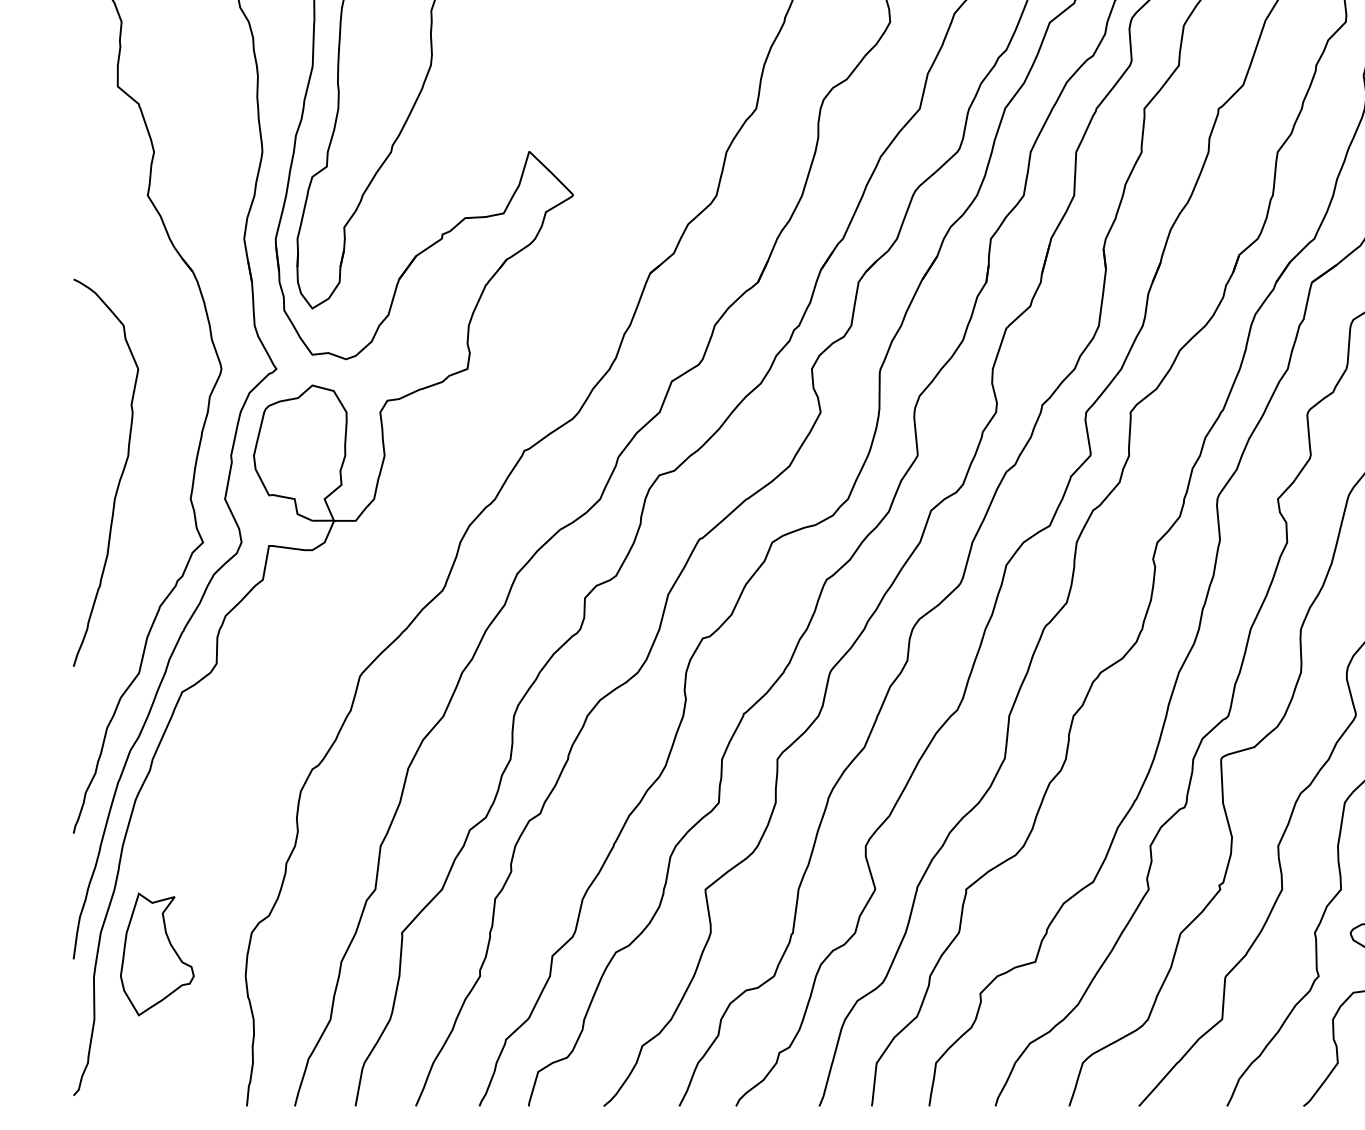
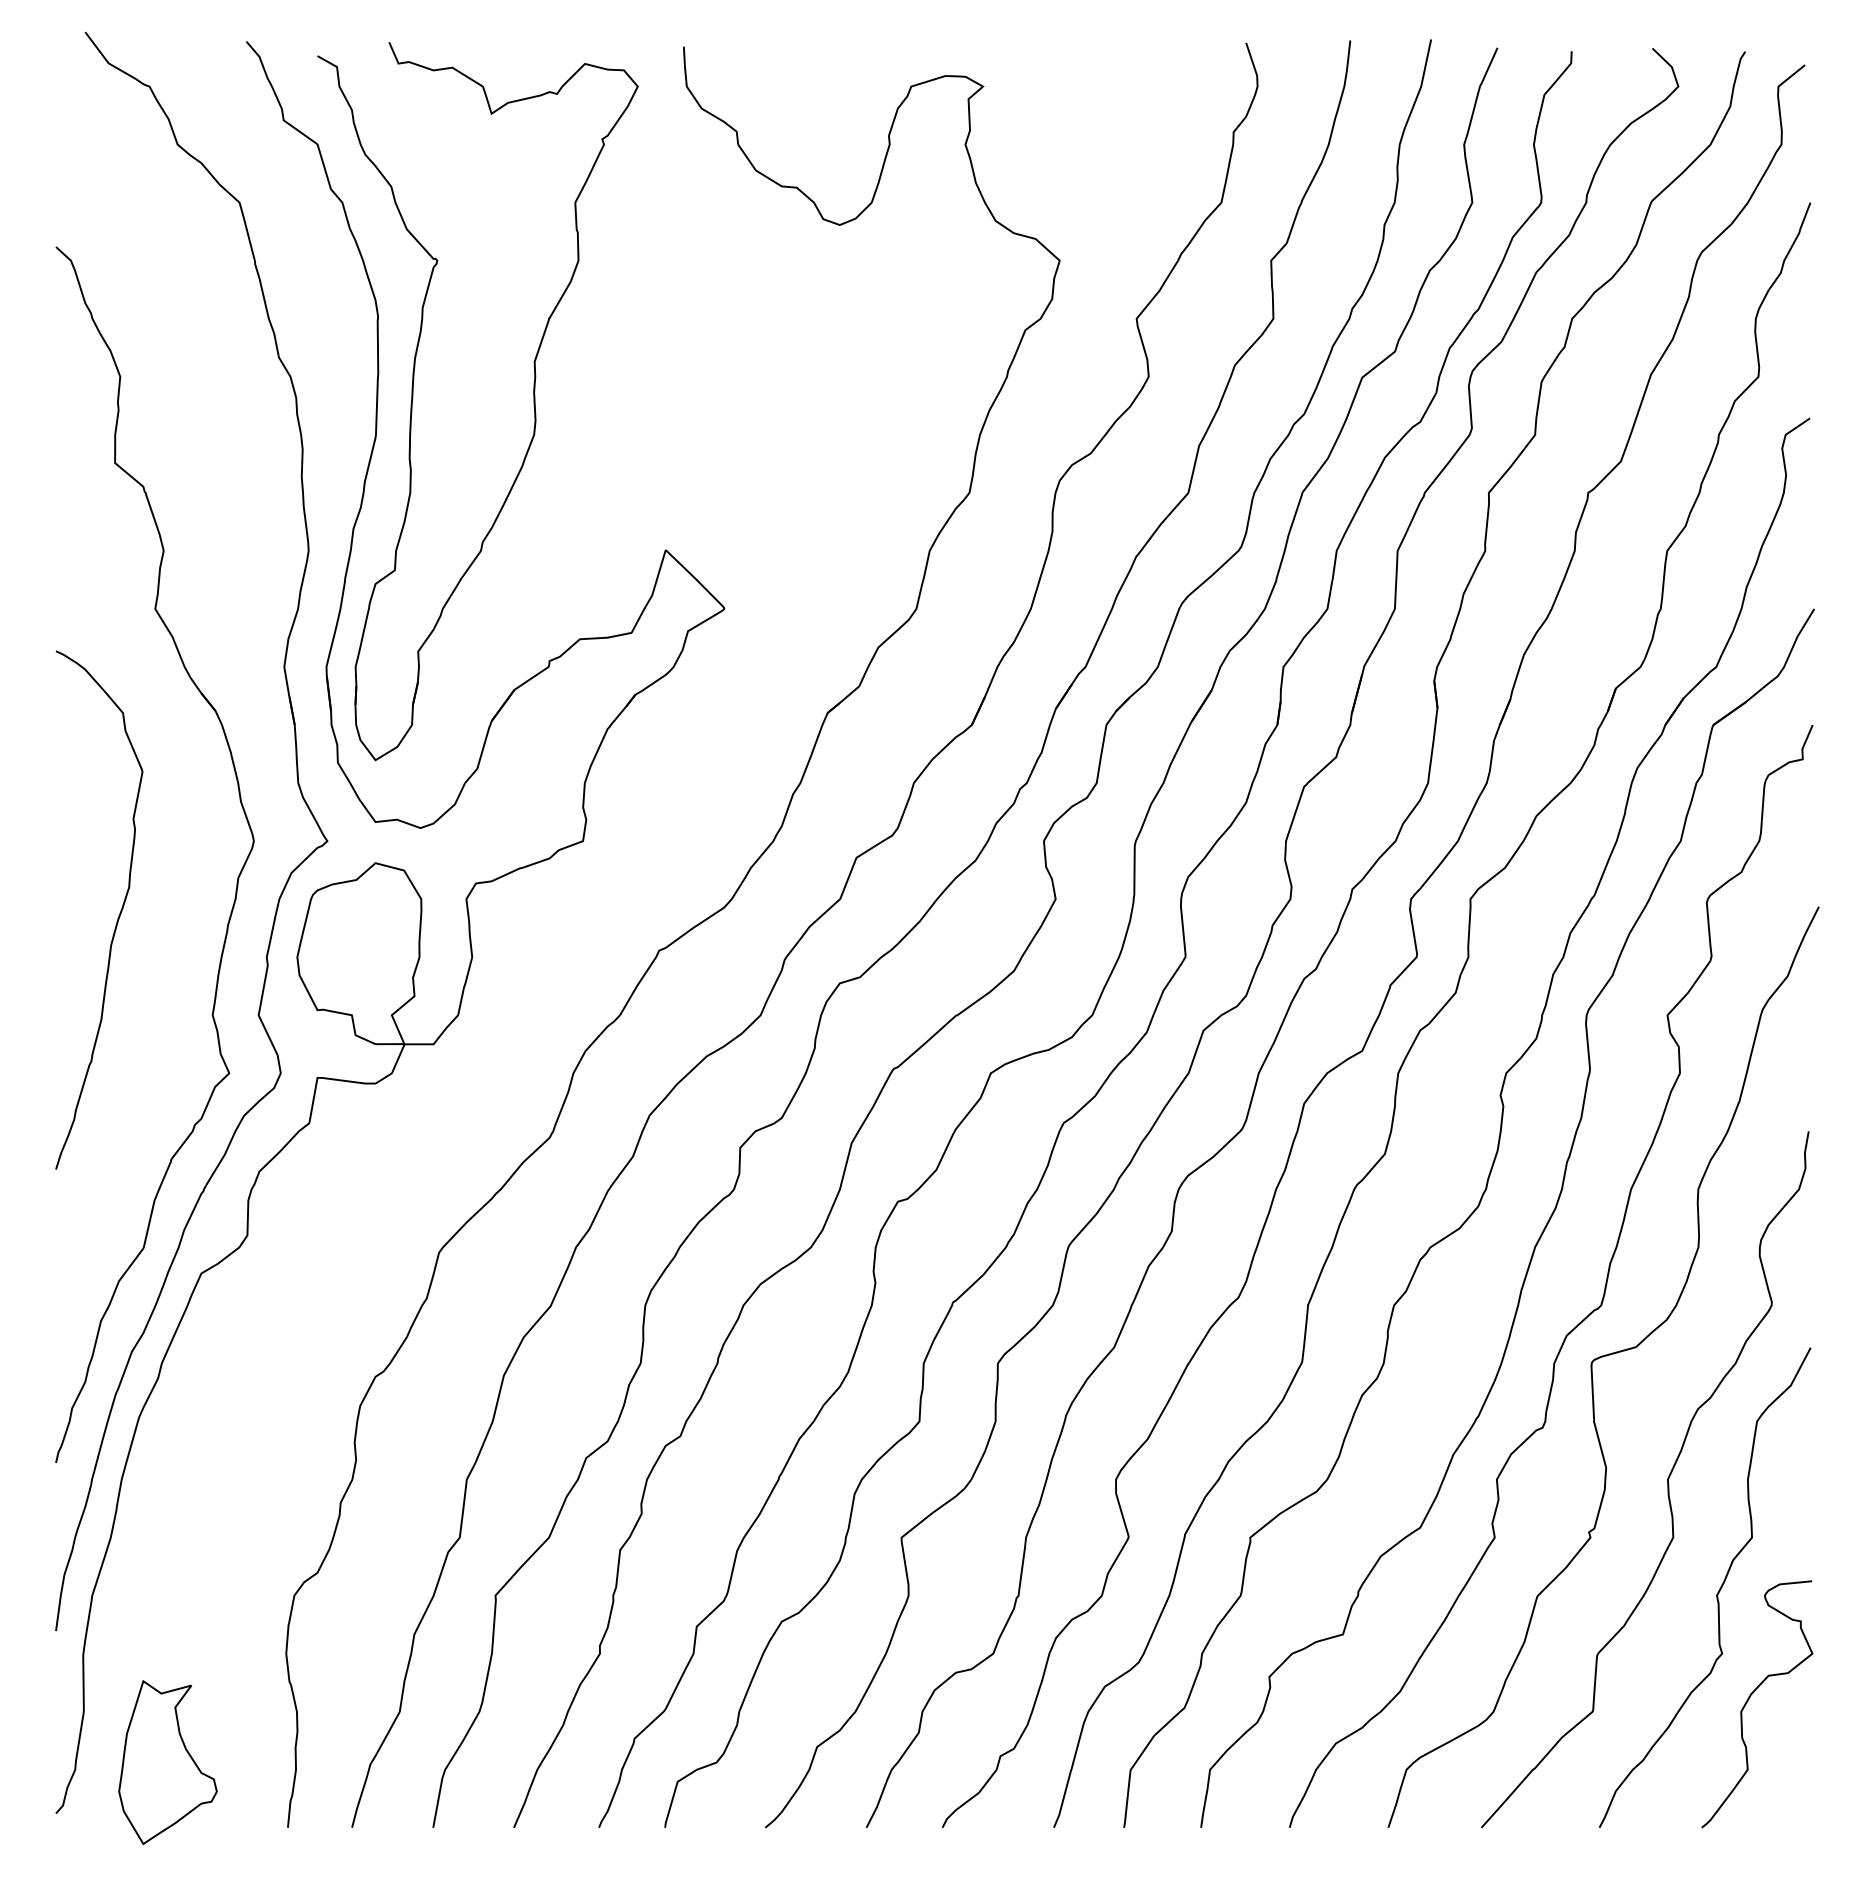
curve: (120, 476) -> (118, 915), moved
part: (156, 954) -> (167, 1762), moved

